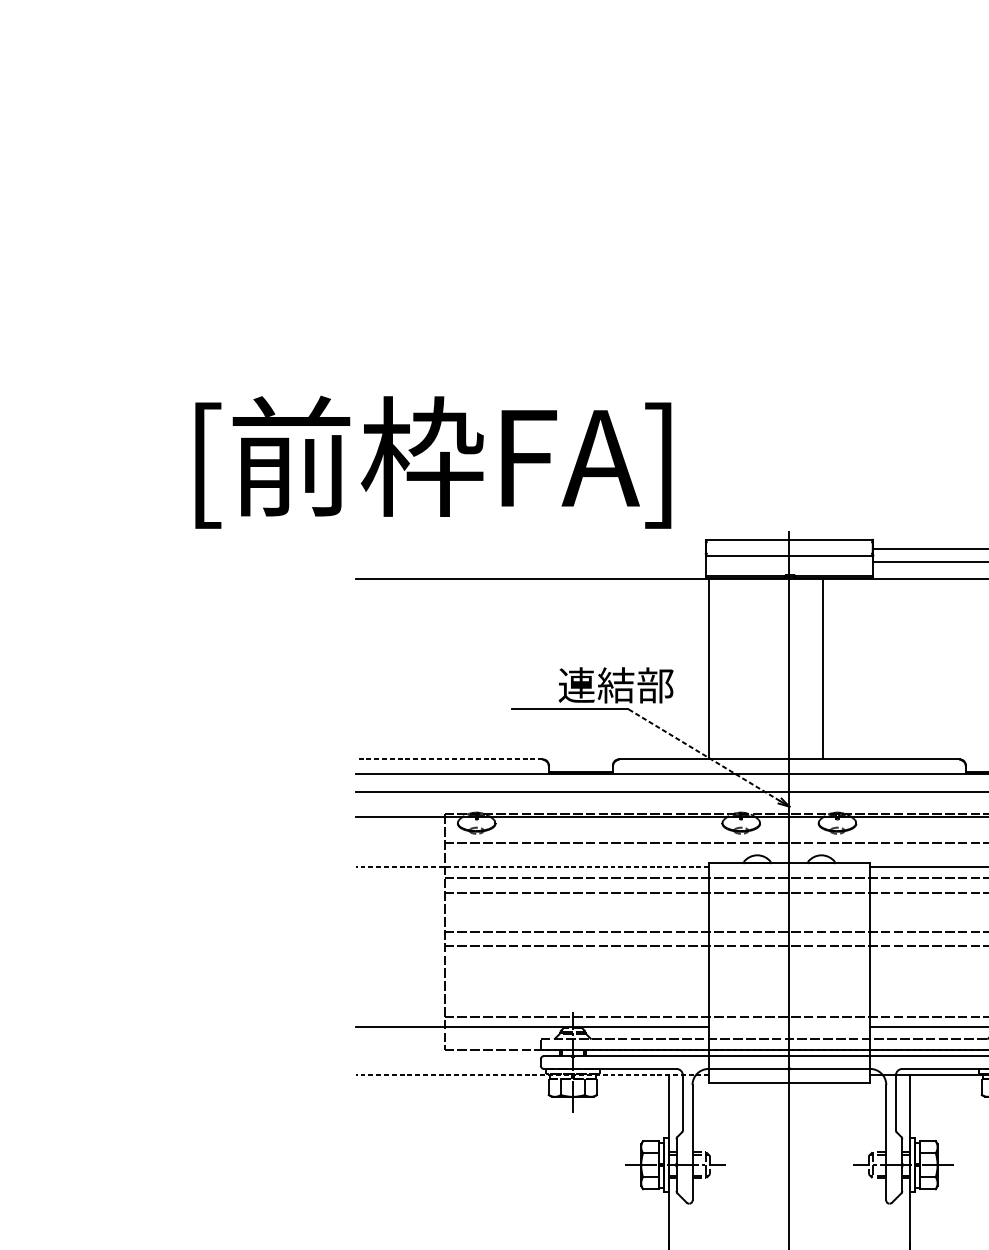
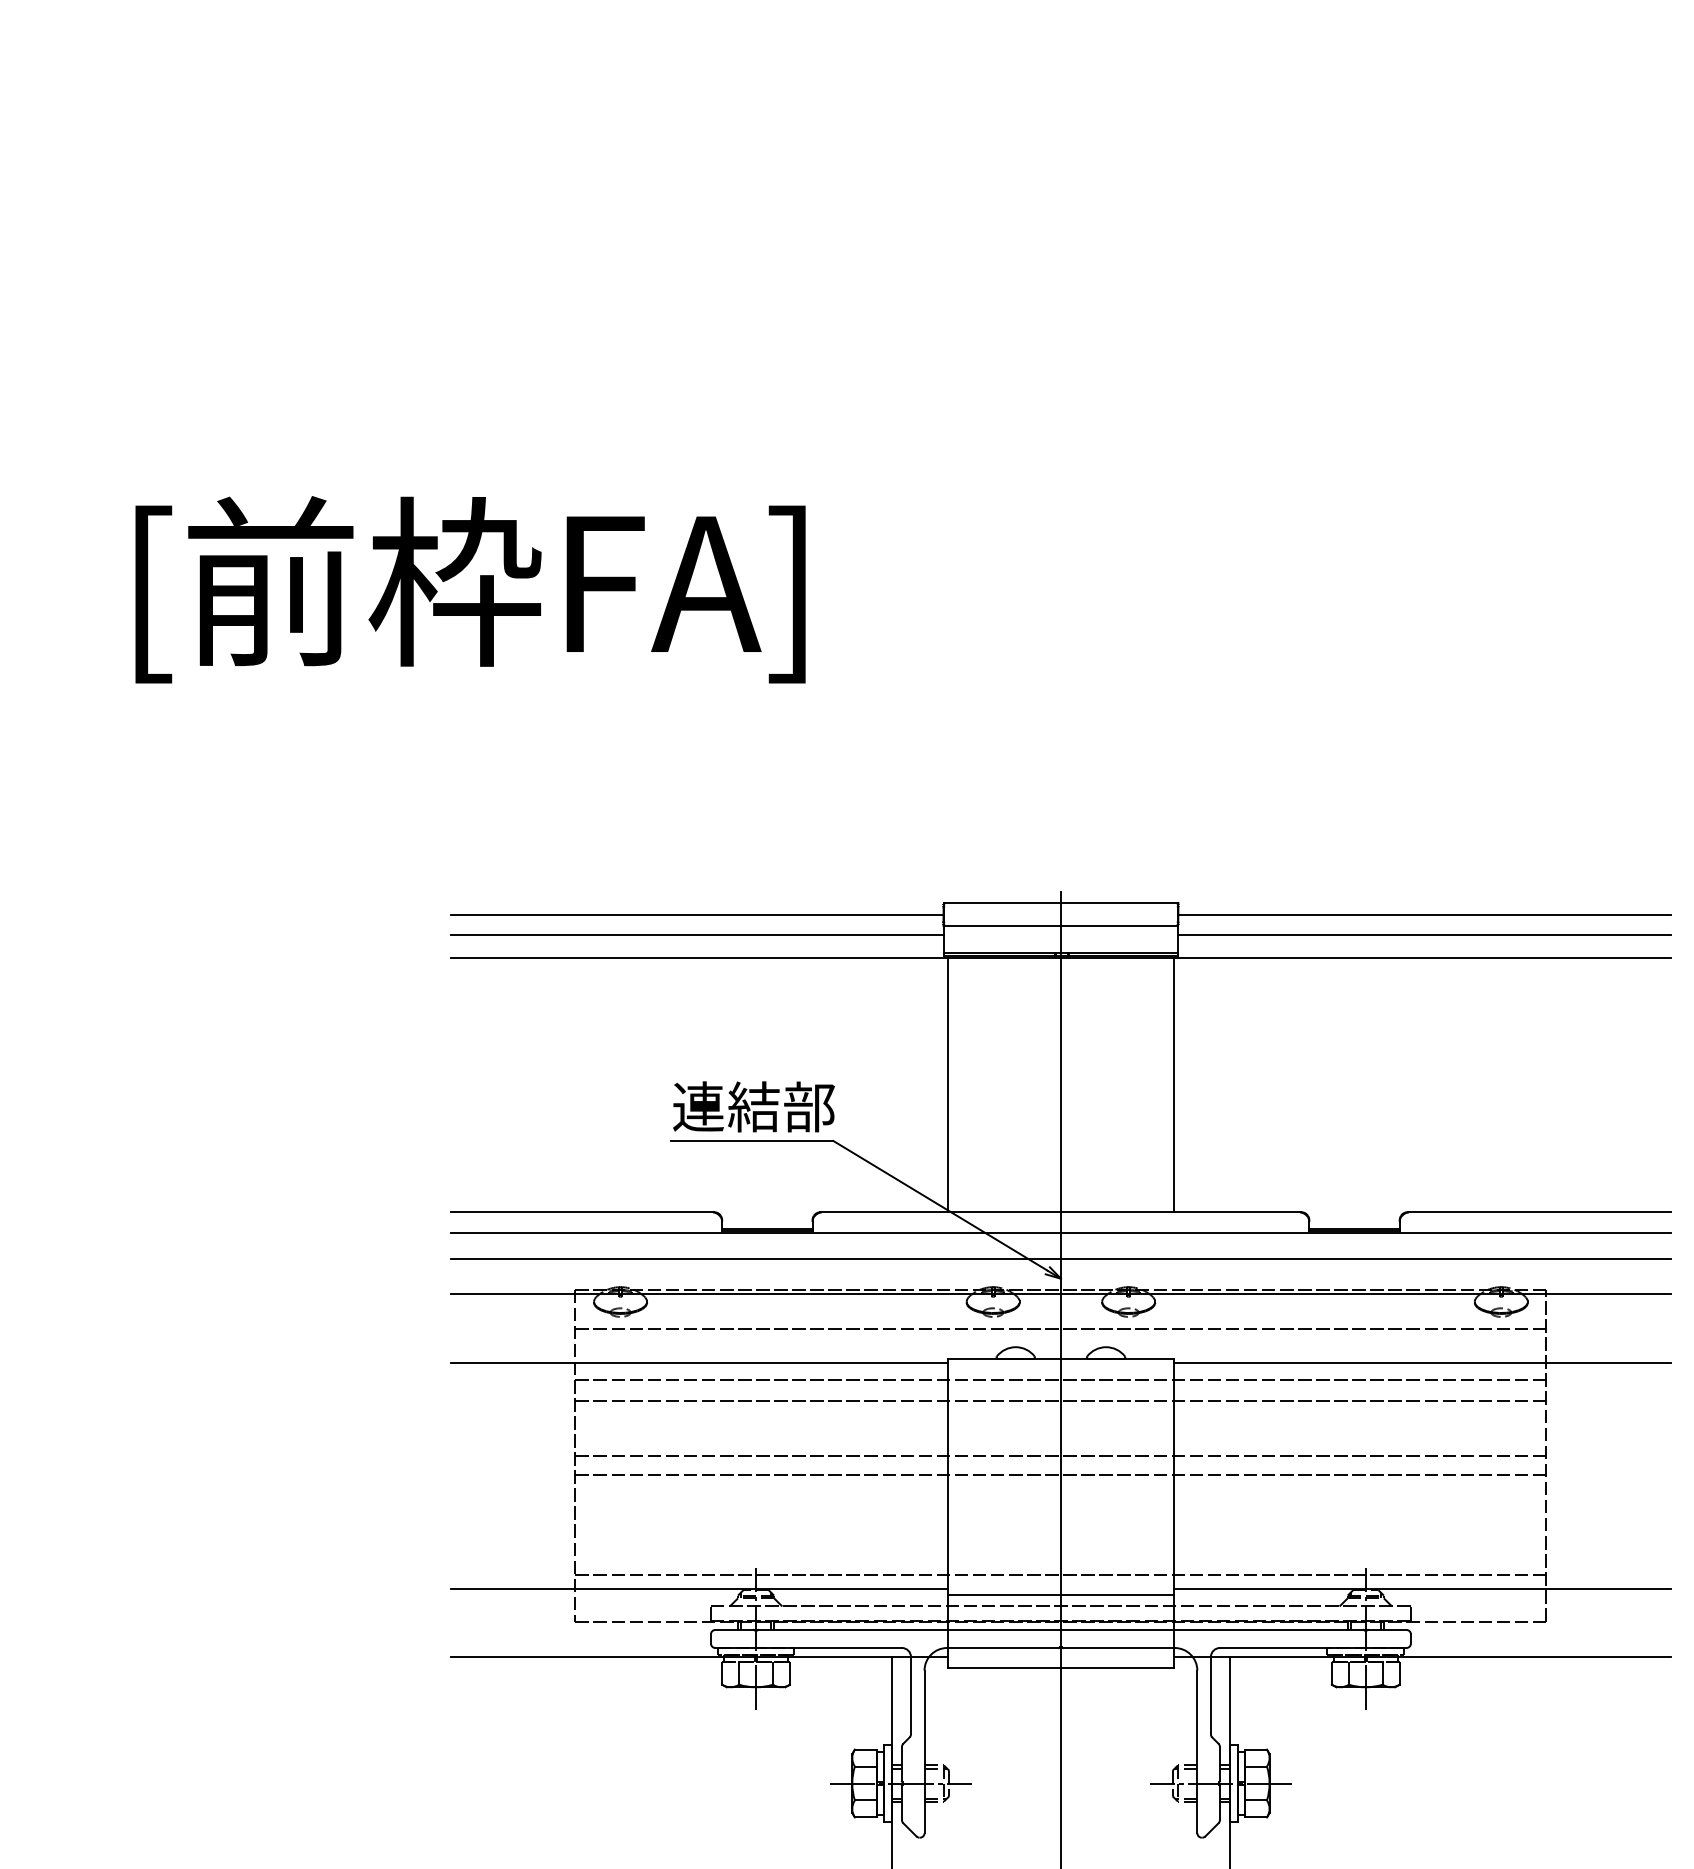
text: (433, 462) -> (470, 589), moved
line: (531, 548) -> (697, 915), added
line: (531, 562) -> (697, 934), added
line: (822, 669) -> (1173, 1085), moved
text: (615, 685) -> (753, 1106), moved
line: (703, 754) -> (940, 1205), dashed -> solid
line: (449, 759) -> (582, 1212), dashed -> solid
line: (532, 866) -> (699, 1363), dashed -> solid
line: (789, 1031) -> (1060, 1595), added
line: (532, 1074) -> (699, 1656), dashed -> solid

